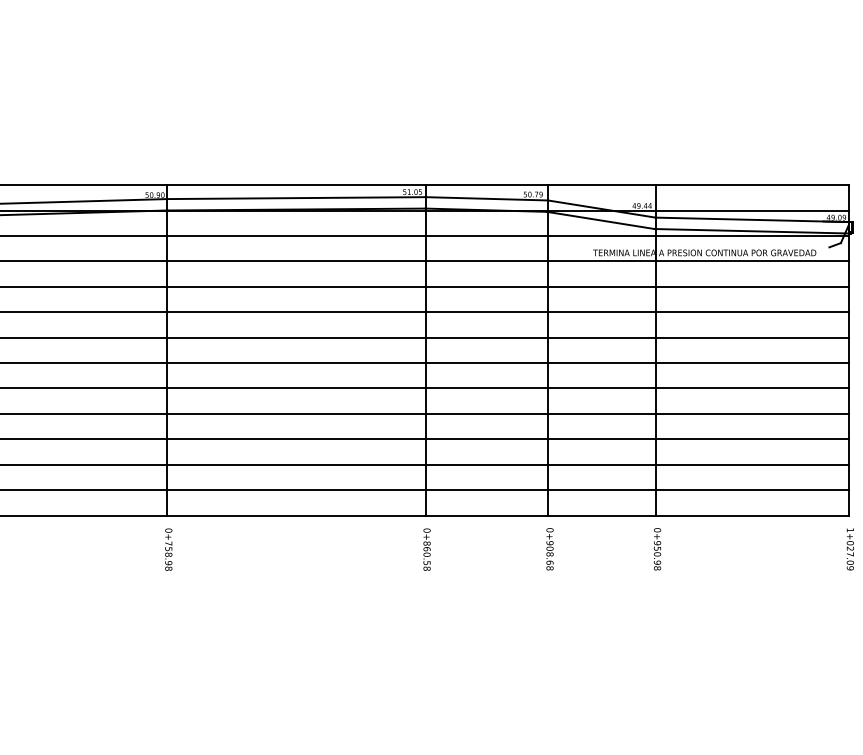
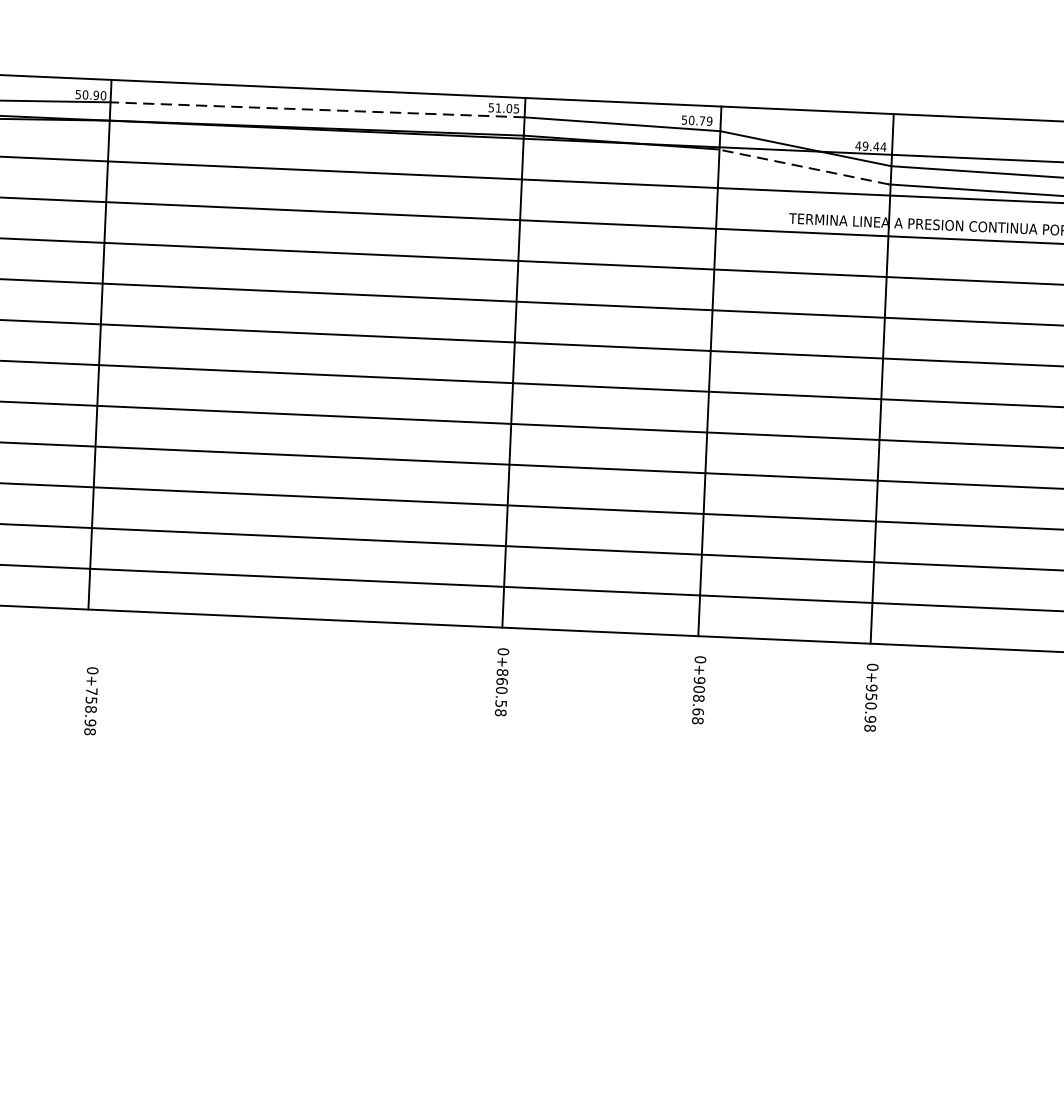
line: (296, 198) -> (317, 110), solid -> dashed
line: (600, 220) -> (803, 166), solid -> dashed
text: (168, 549) -> (90, 701), moved

